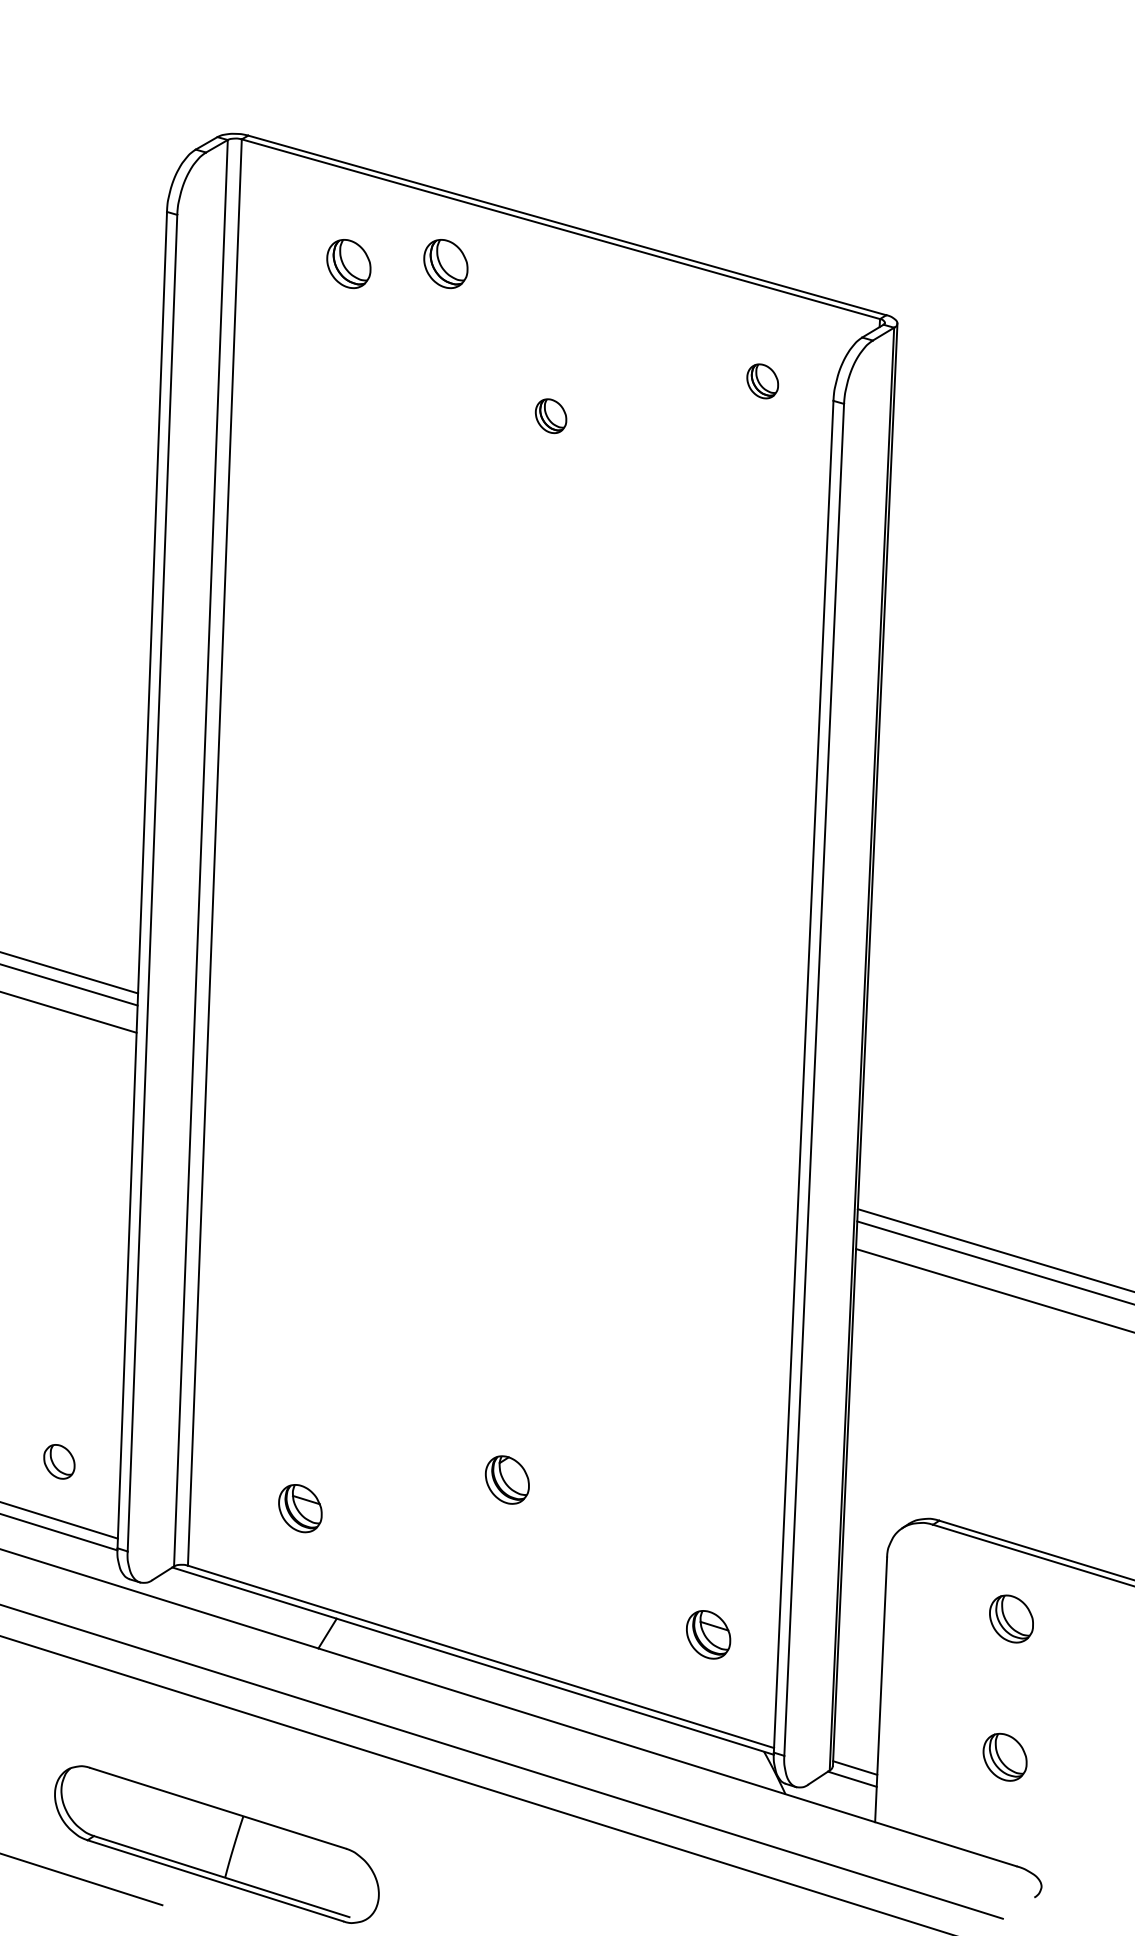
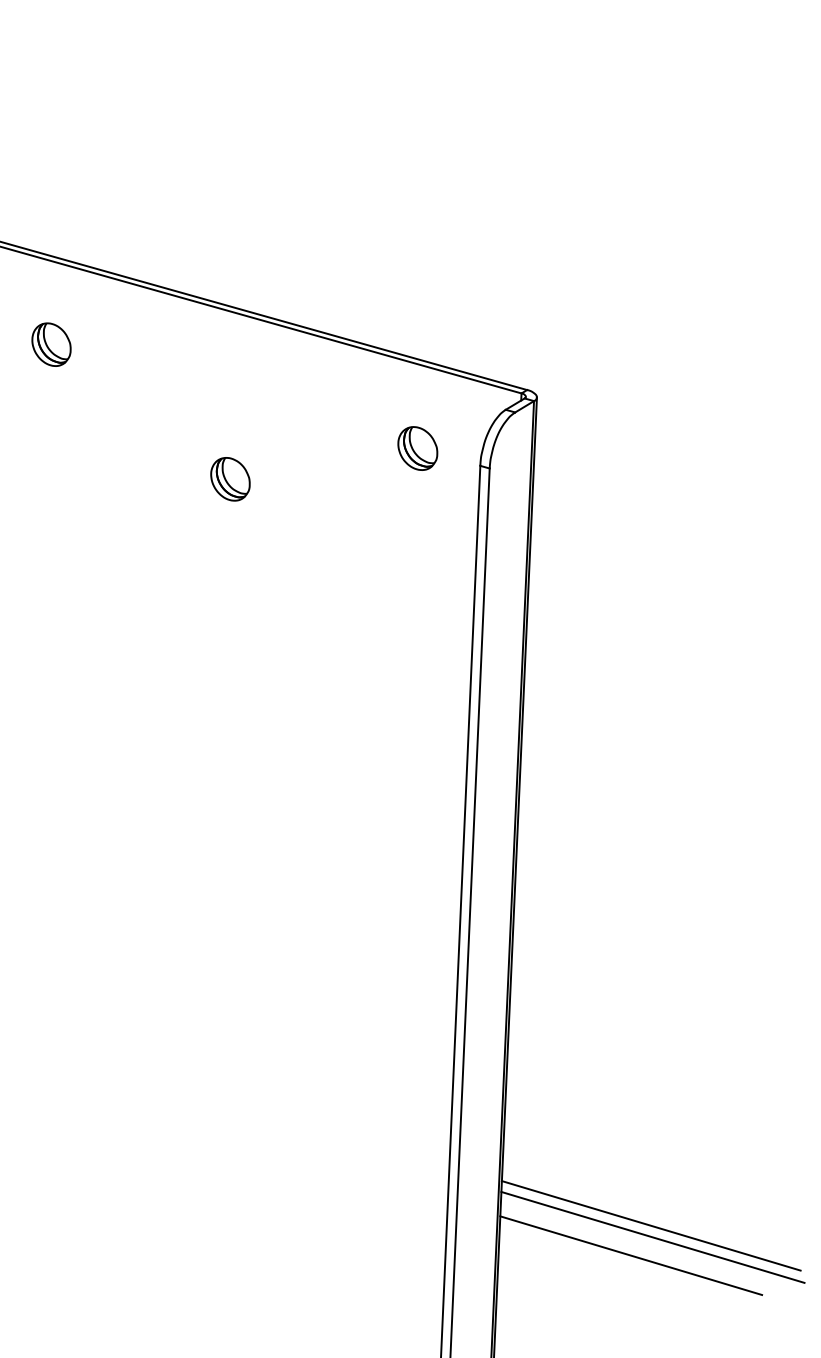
part: (445, 264) -> (137, 345), removed
part: (762, 381) -> (417, 448), size x1.43
part: (550, 416) -> (229, 479), size x1.43

